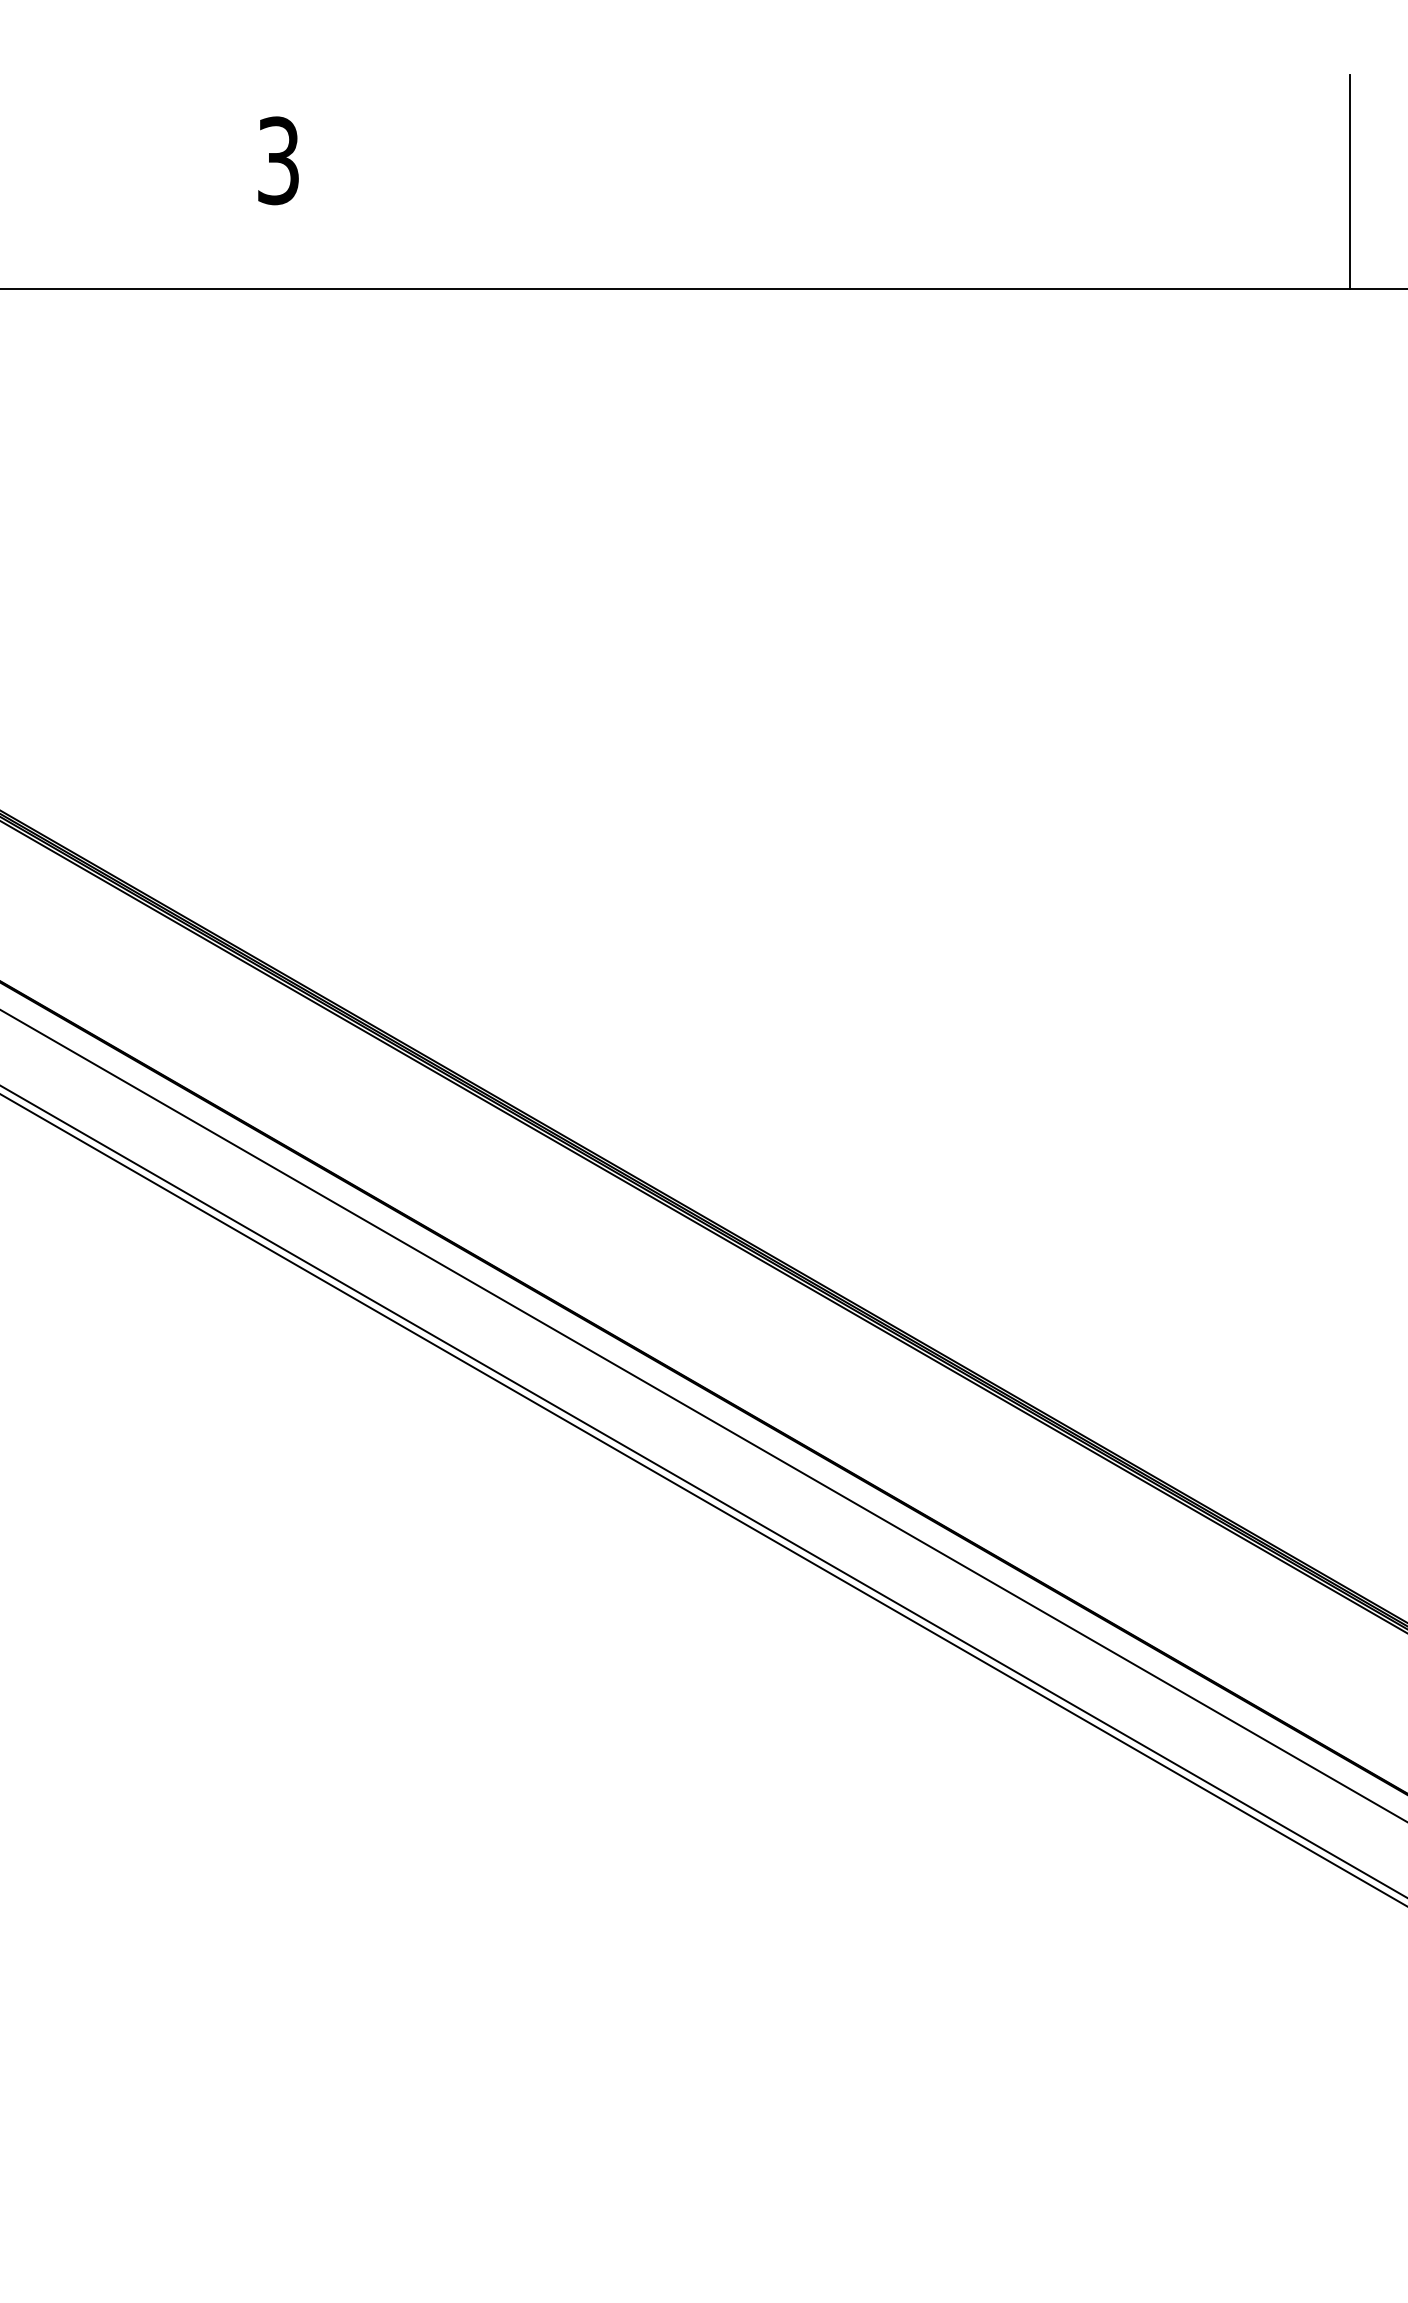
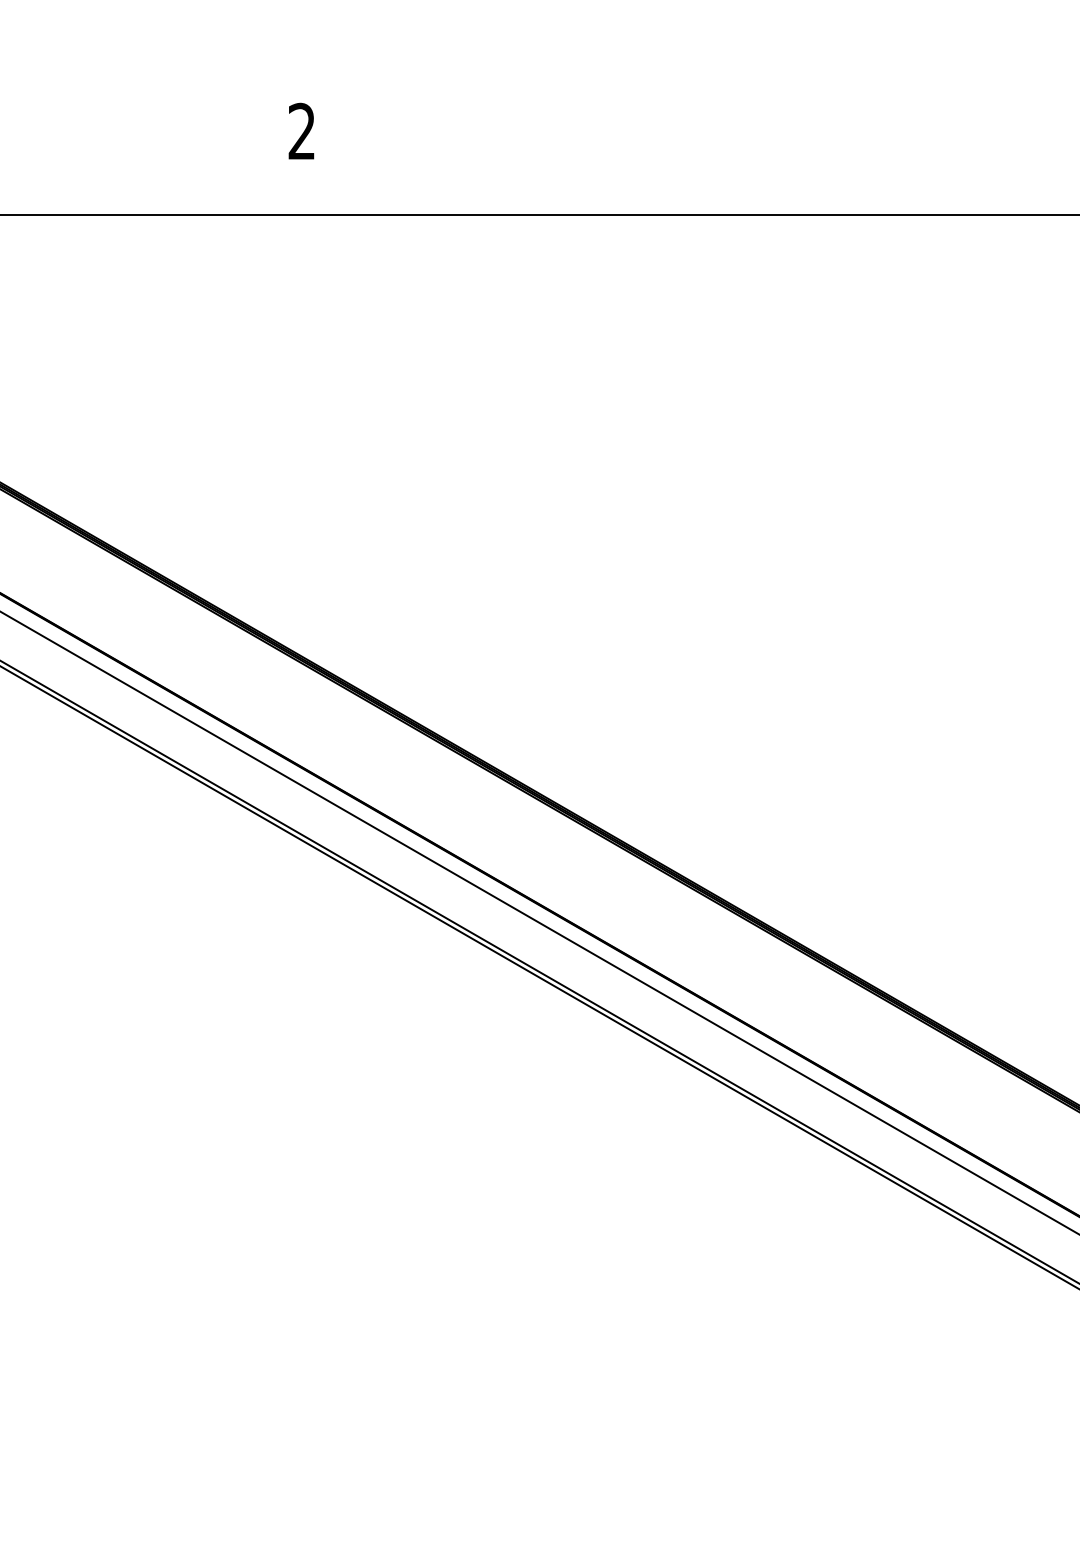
text: (277, 160) -> (301, 131), 3 -> 2
line: (1350, 182) -> (996, 145), removed

